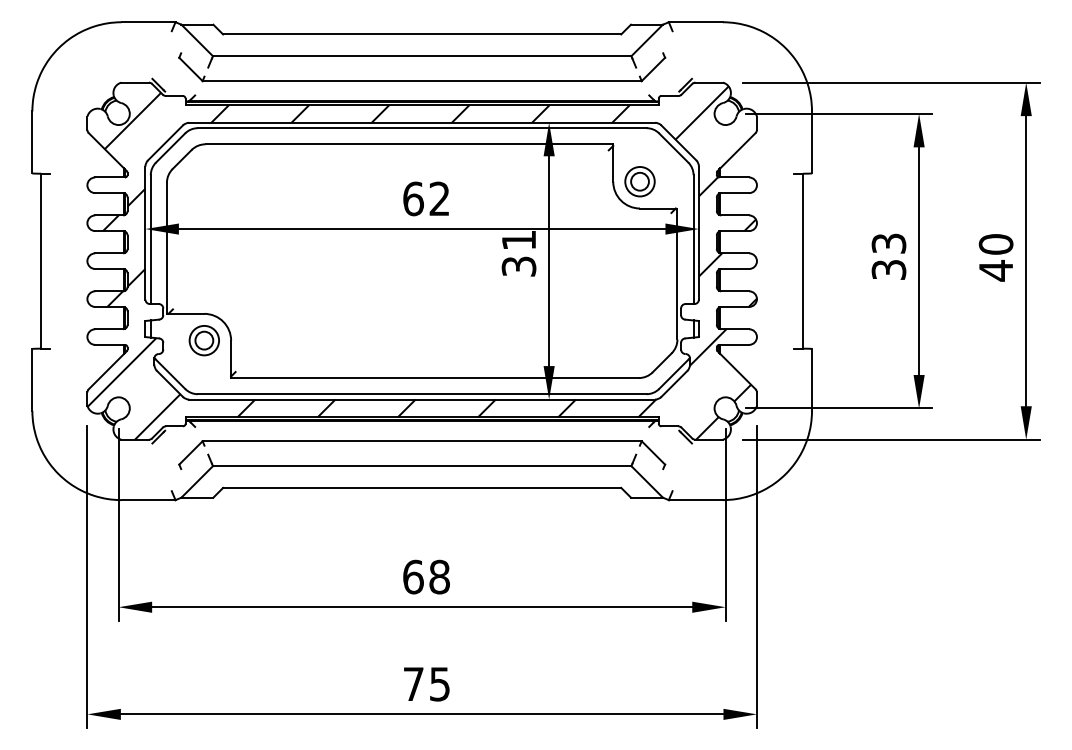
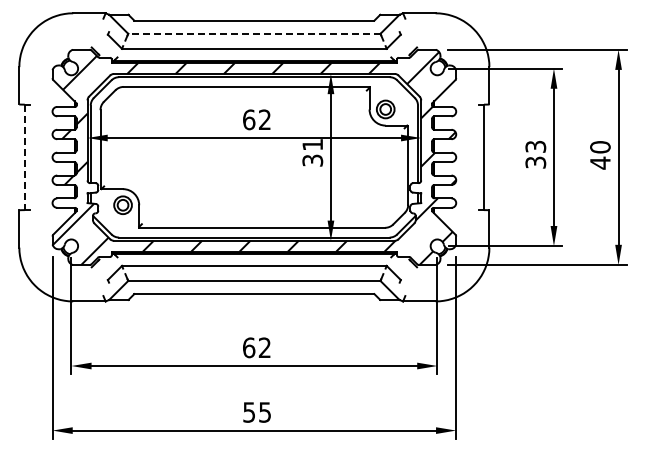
line: (420, 55) -> (253, 33), solid -> dashed
line: (40, 261) -> (24, 157), solid -> dashed
text: (438, 576) -> (264, 347), 68 -> 62
text: (414, 684) -> (249, 412), 75 -> 55

